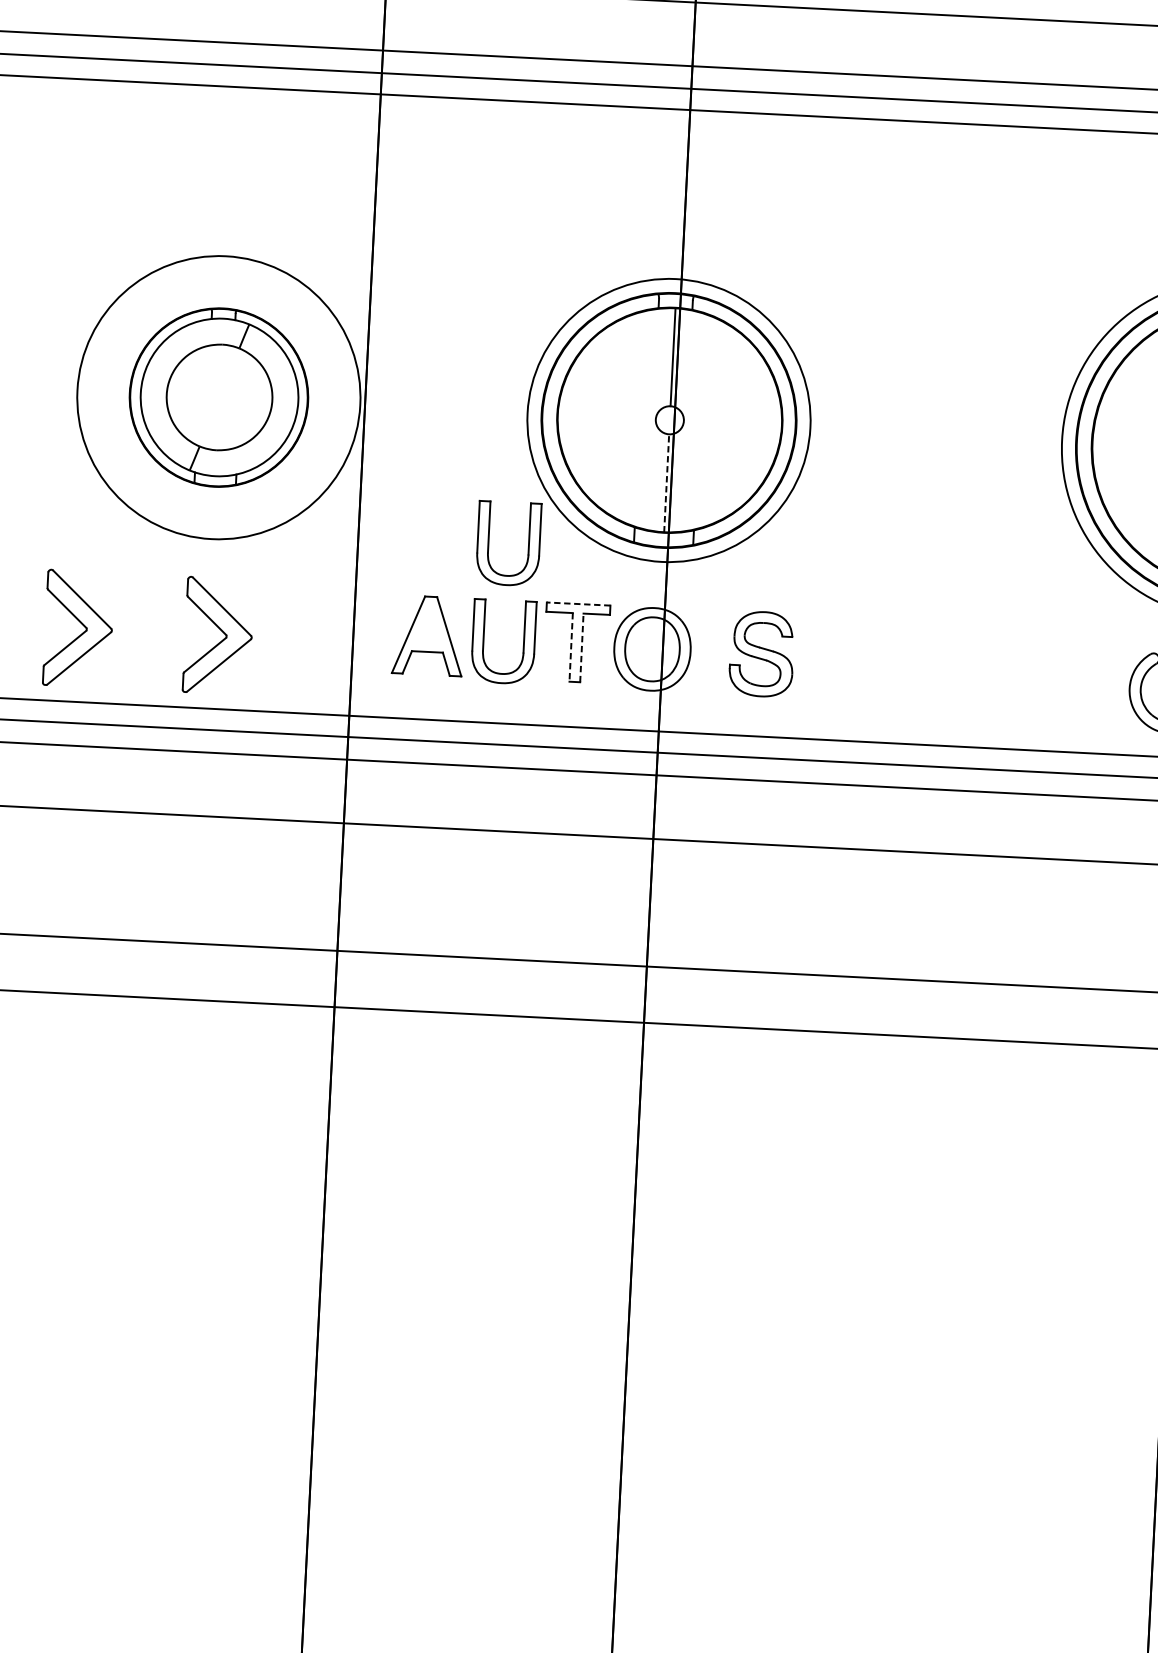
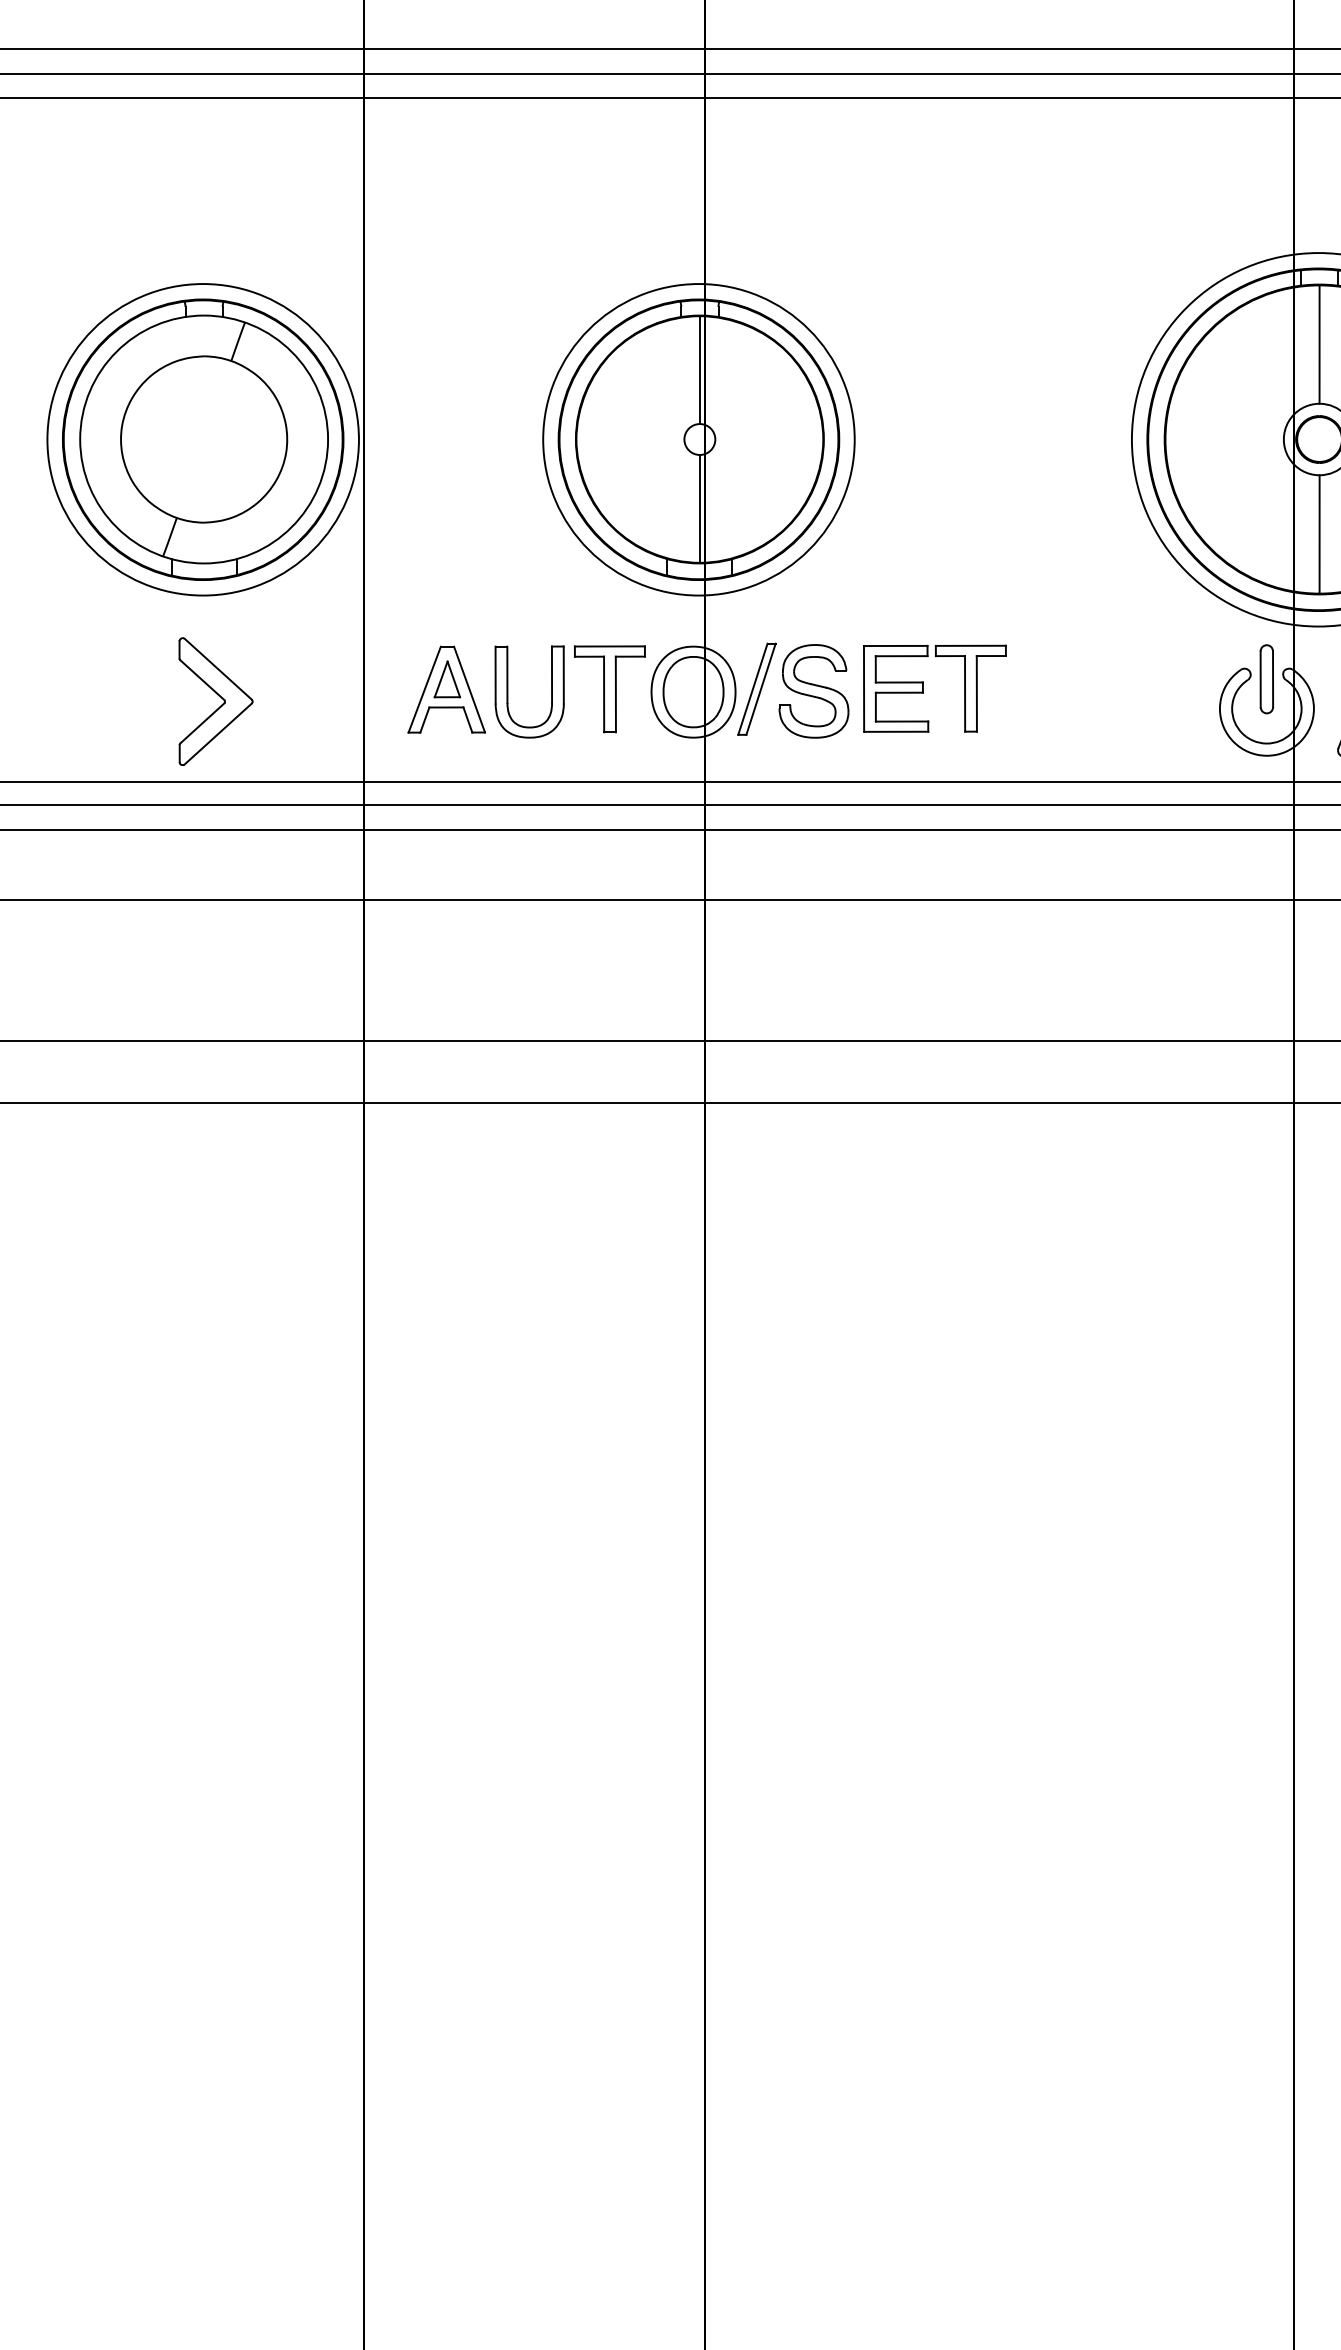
part: (219, 397) -> (203, 439), size x1.43
line: (666, 482) -> (699, 508), dashed -> solid
part: (489, 542) -> (508, 583), removed
line: (578, 604) -> (609, 646), dashed -> solid
part: (429, 626) -> (447, 679), added
part: (78, 628) -> (61, 701), removed
line: (571, 647) -> (604, 694), dashed -> solid
line: (581, 647) -> (615, 694), dashed -> solid
part: (709, 648) -> (756, 688), added
part: (861, 656) -> (923, 688), added

